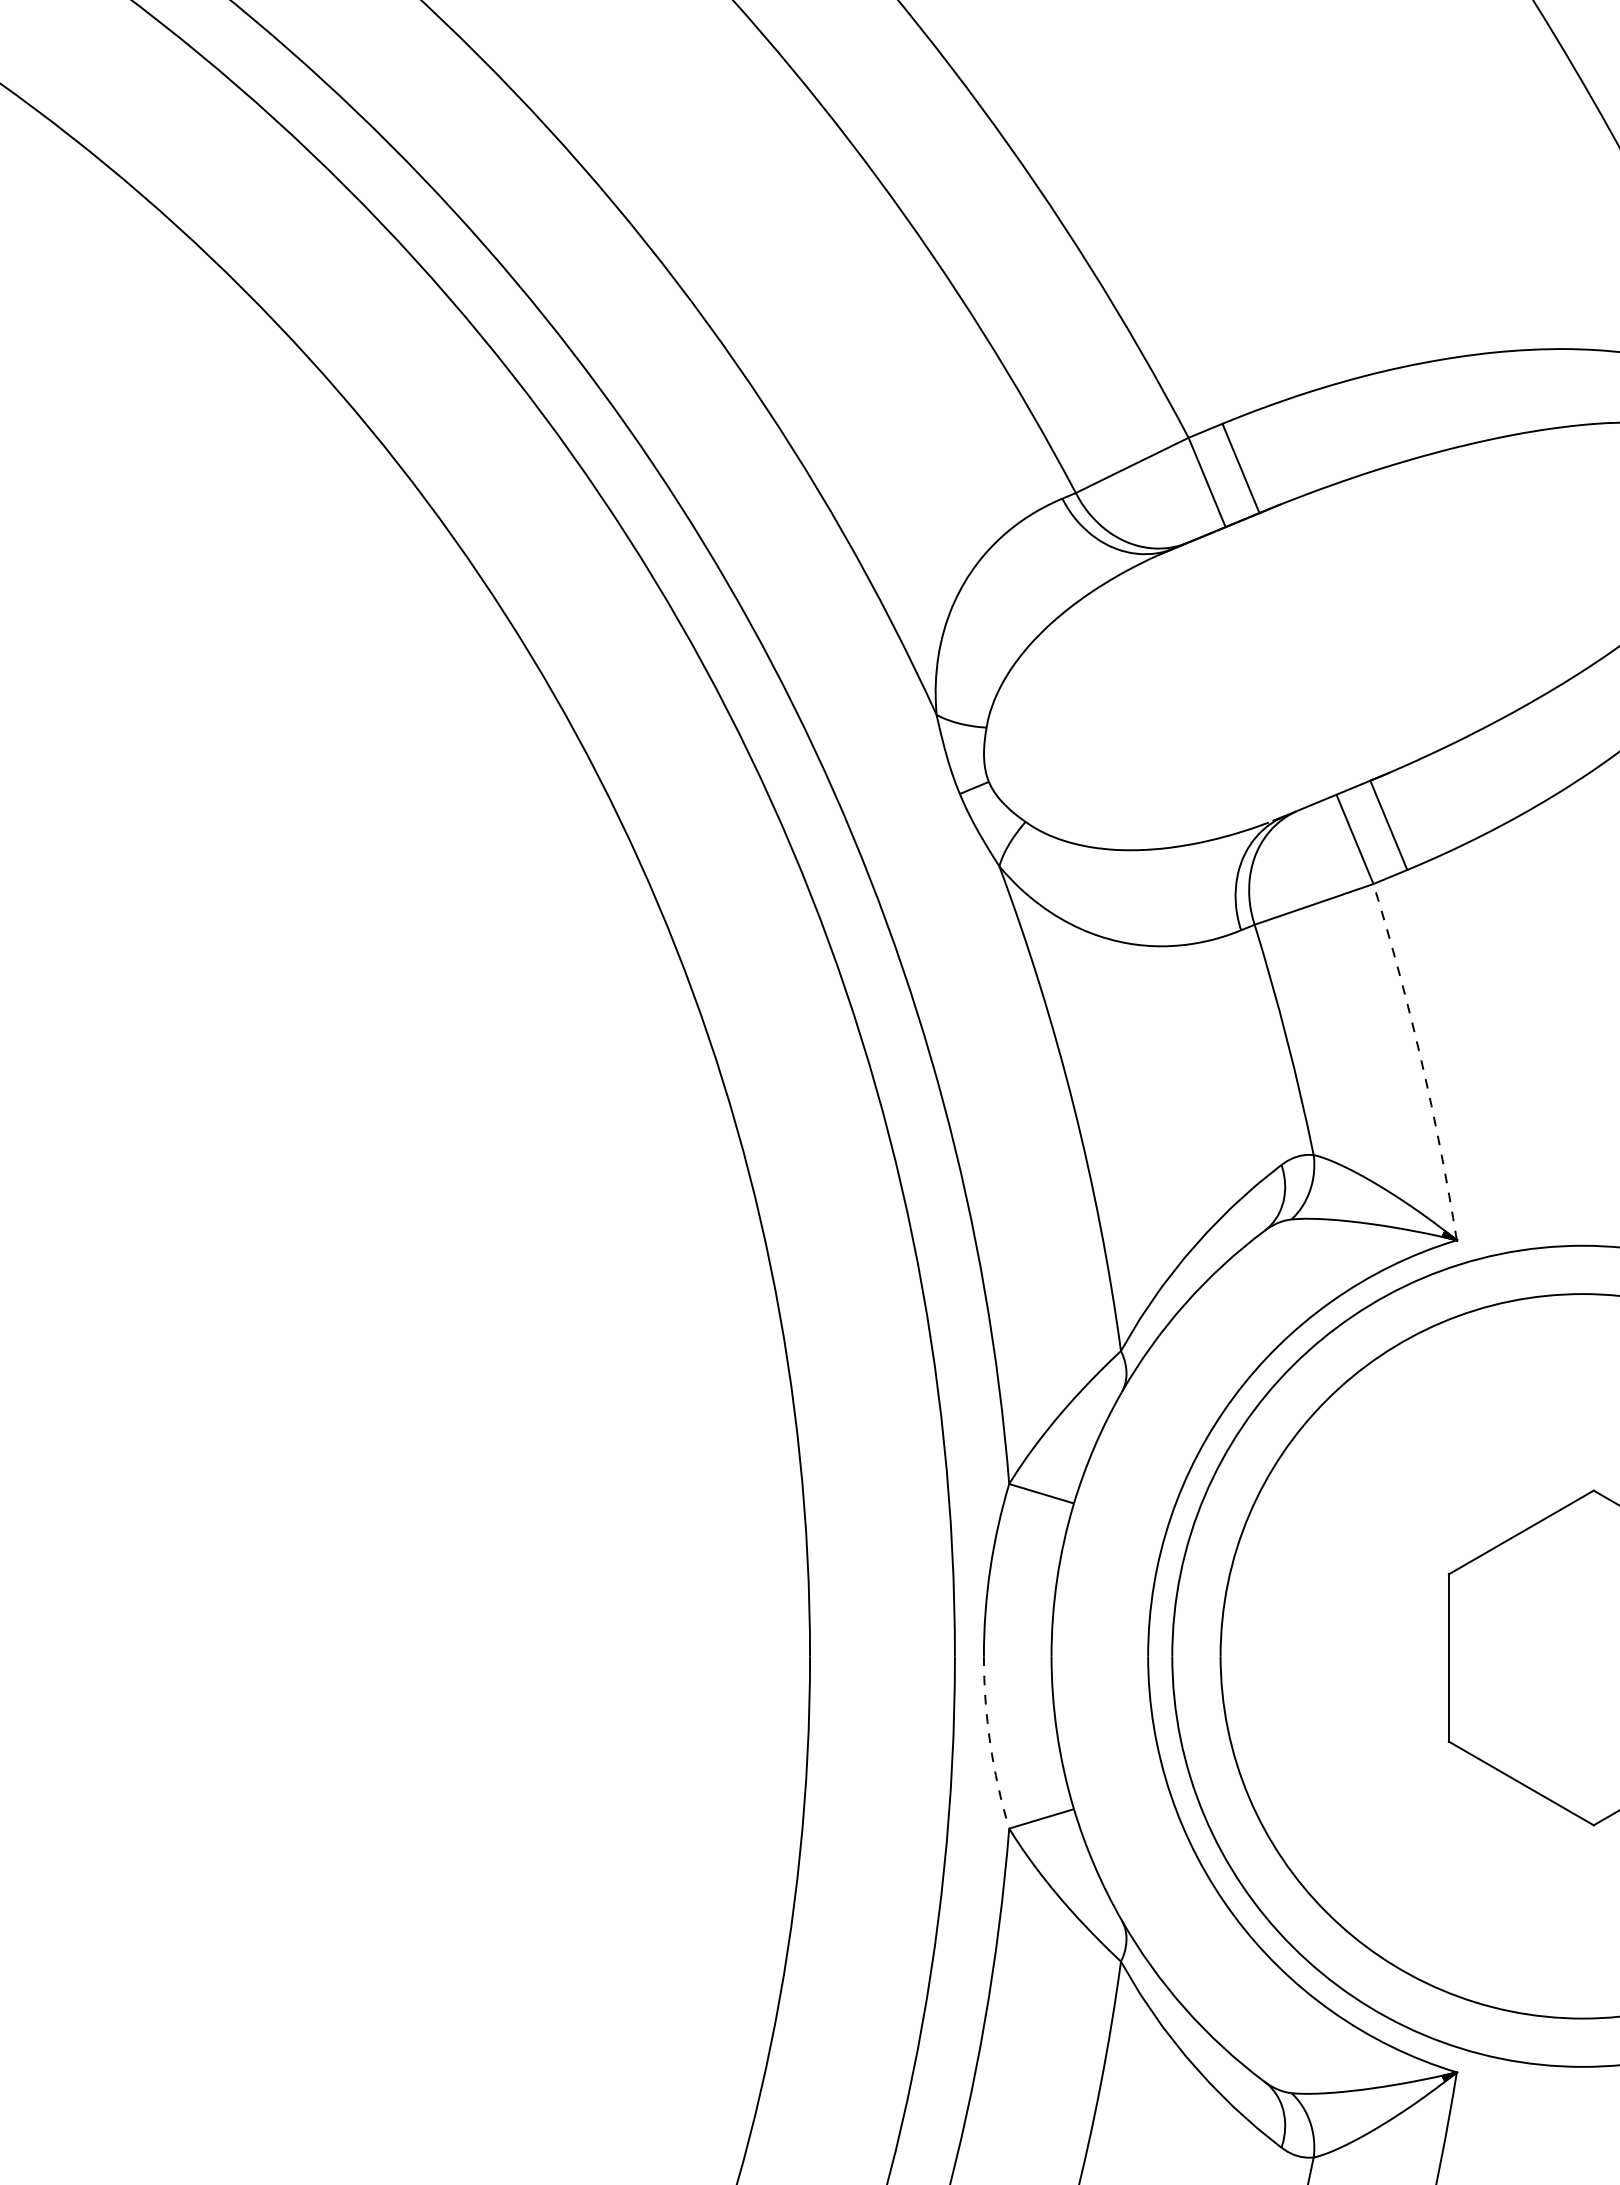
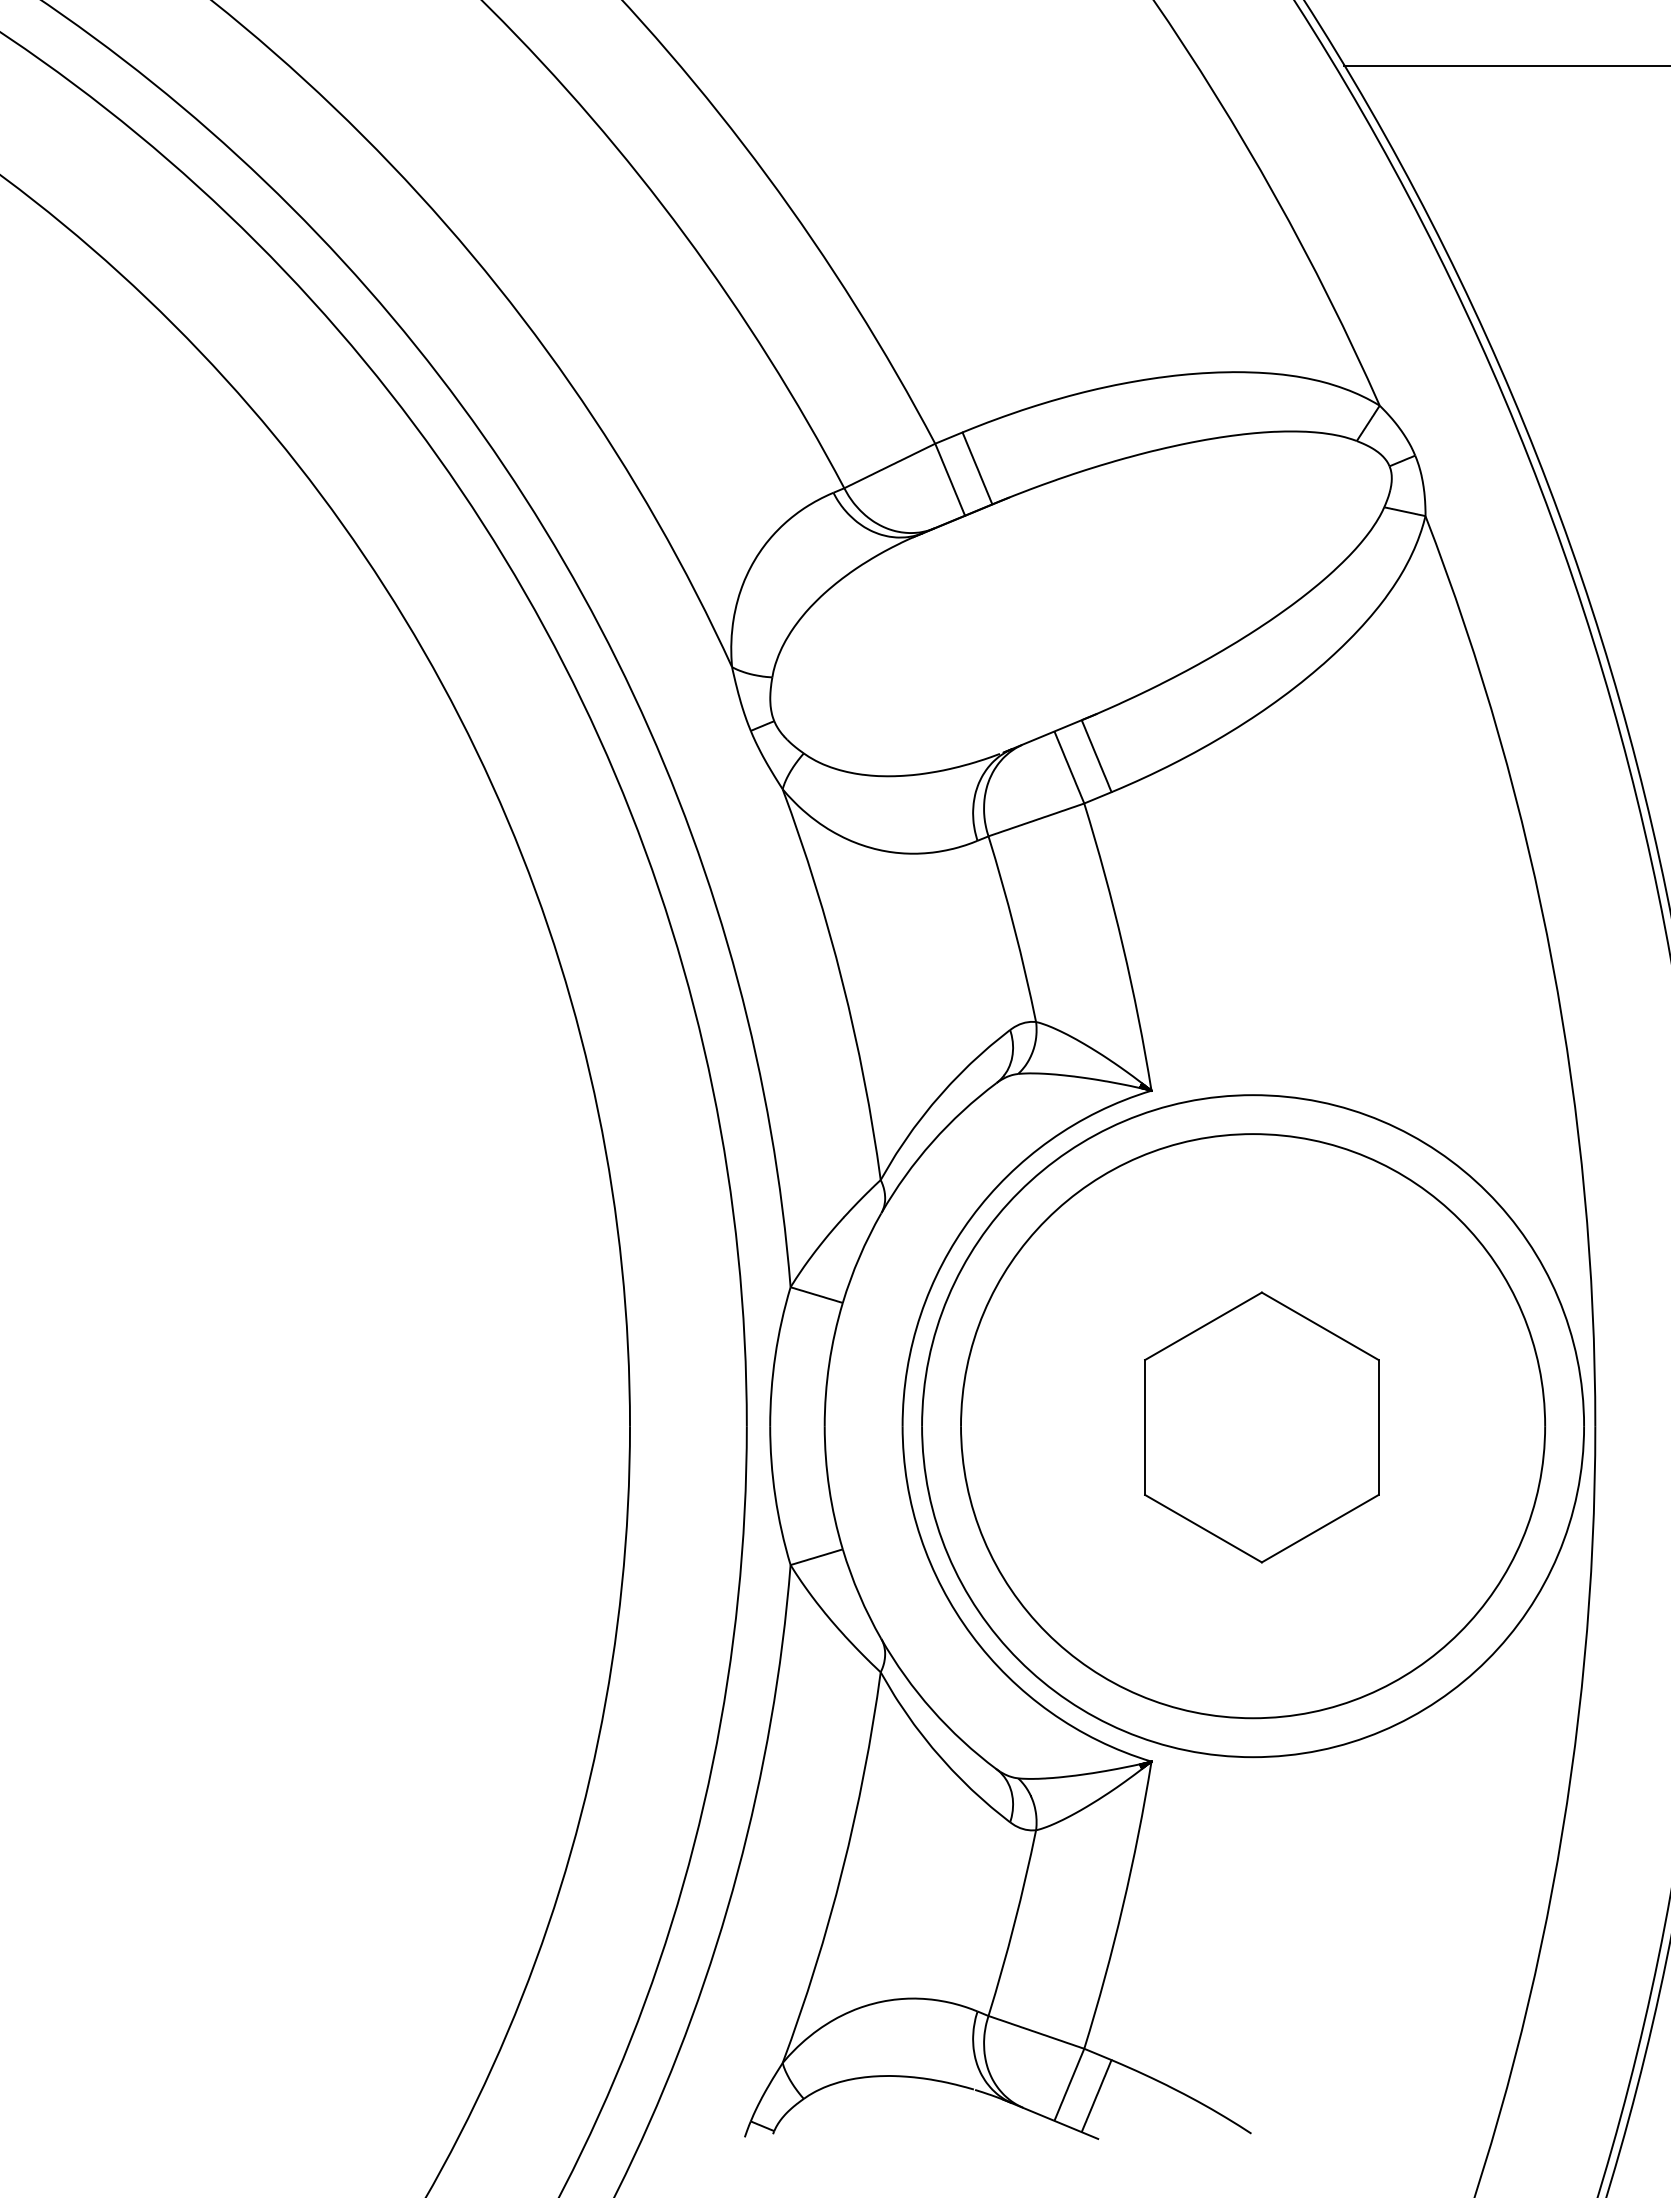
arc: (1420, 1060) -> (1122, 945), dashed -> solid
arc: (990, 1743) -> (775, 1496), dashed -> solid

